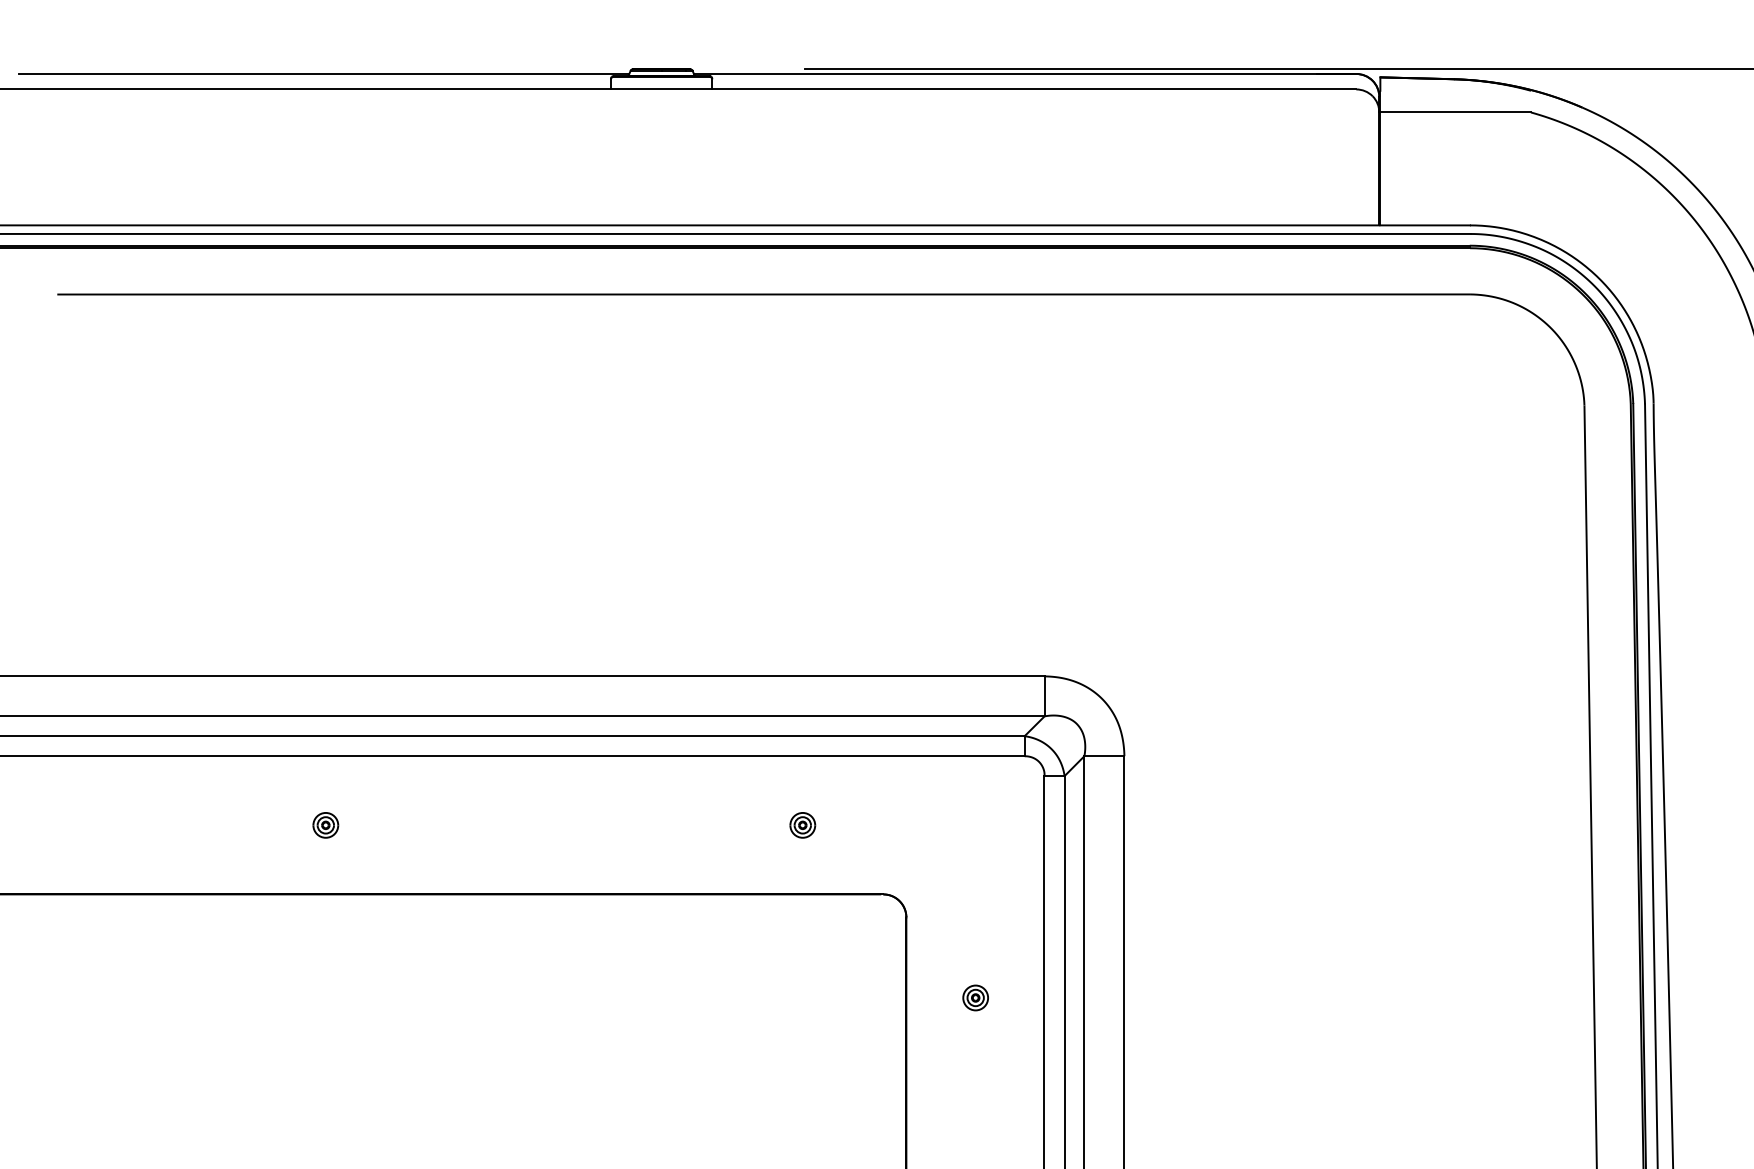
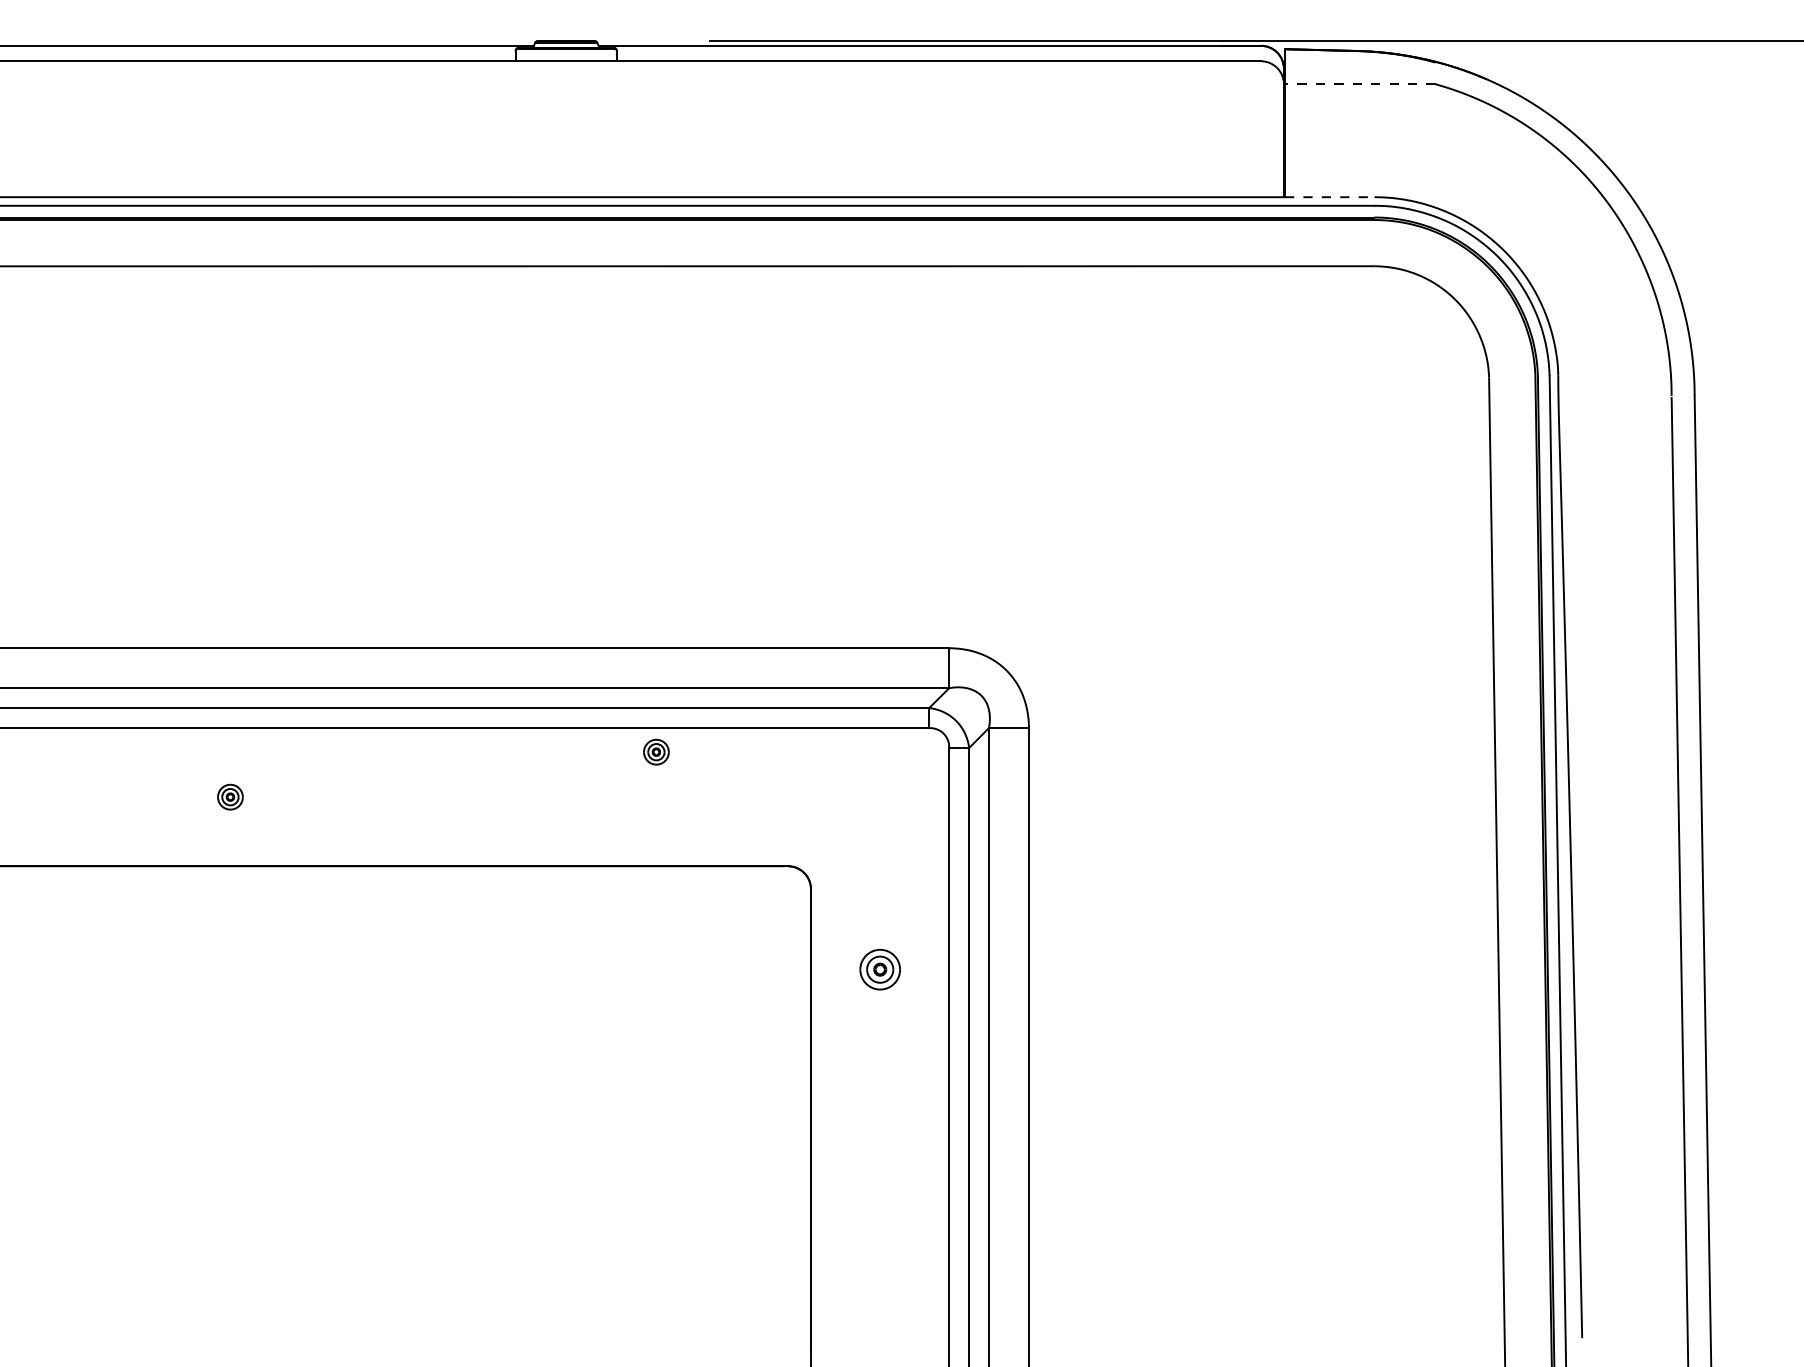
line: (1454, 112) -> (1359, 84), solid -> dashed
line: (1424, 225) -> (1329, 197), solid -> dashed
part: (802, 824) -> (656, 751), moved
part: (975, 997) -> (880, 969), size x1.6

